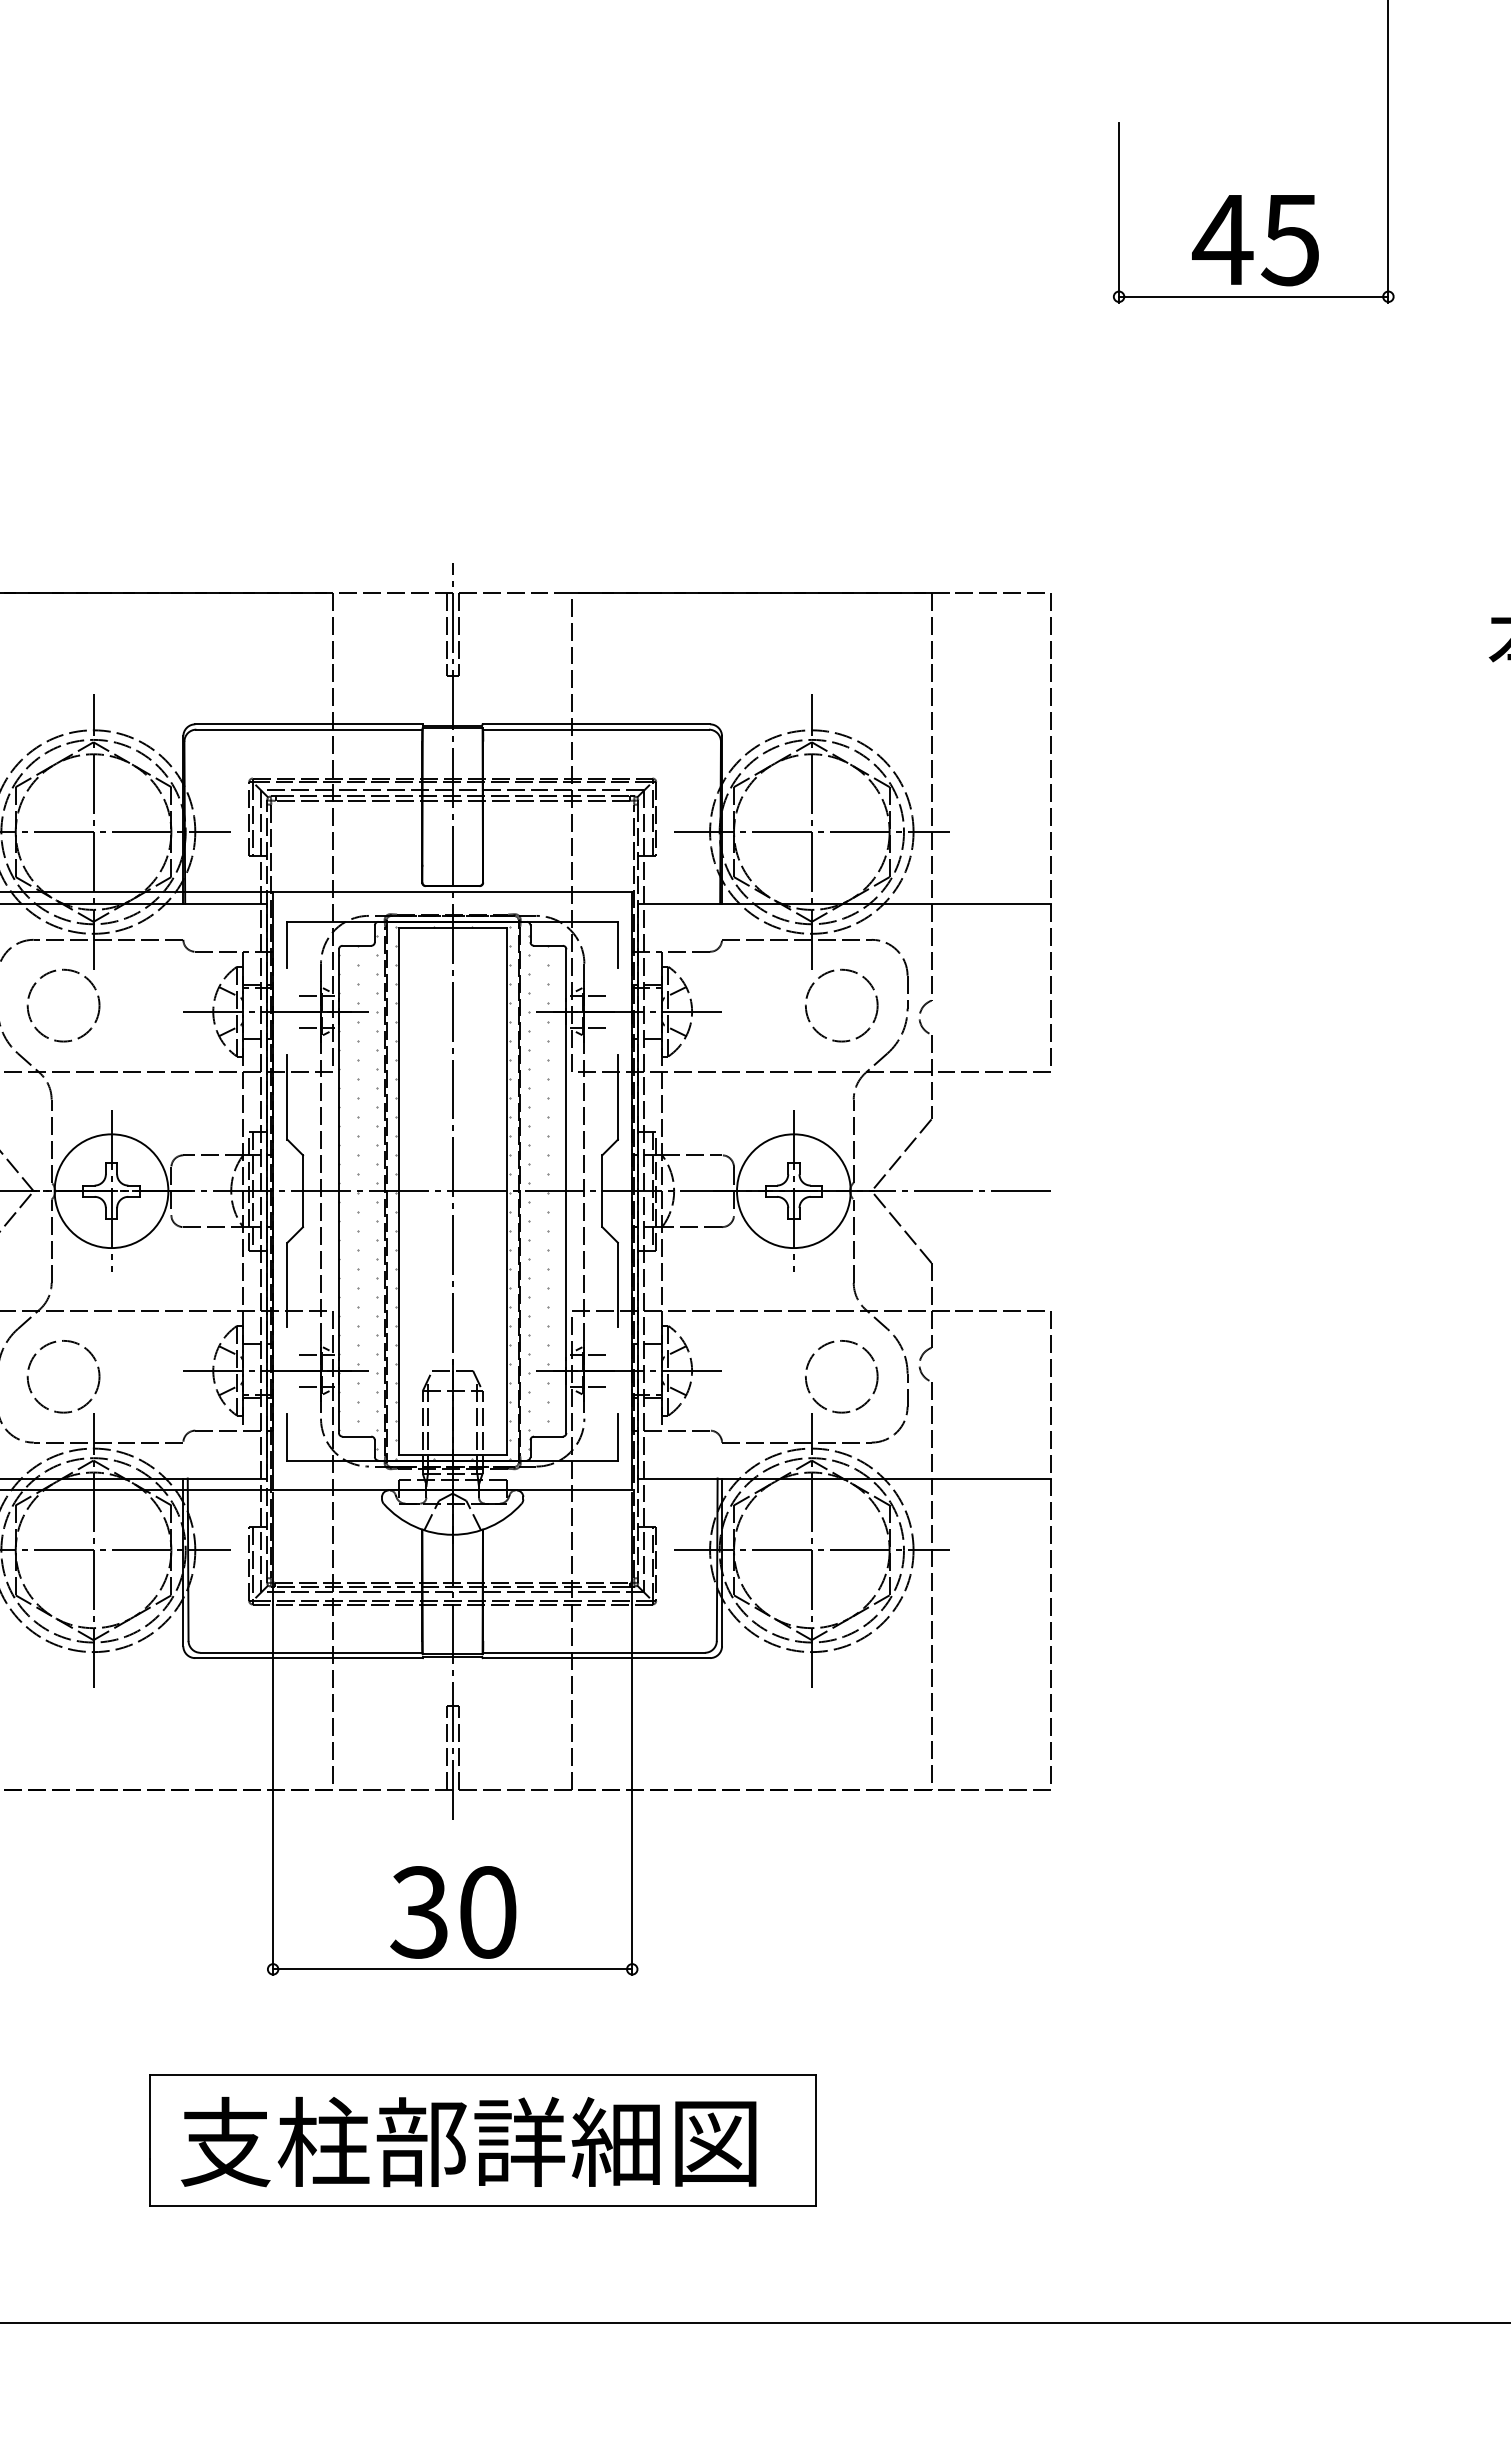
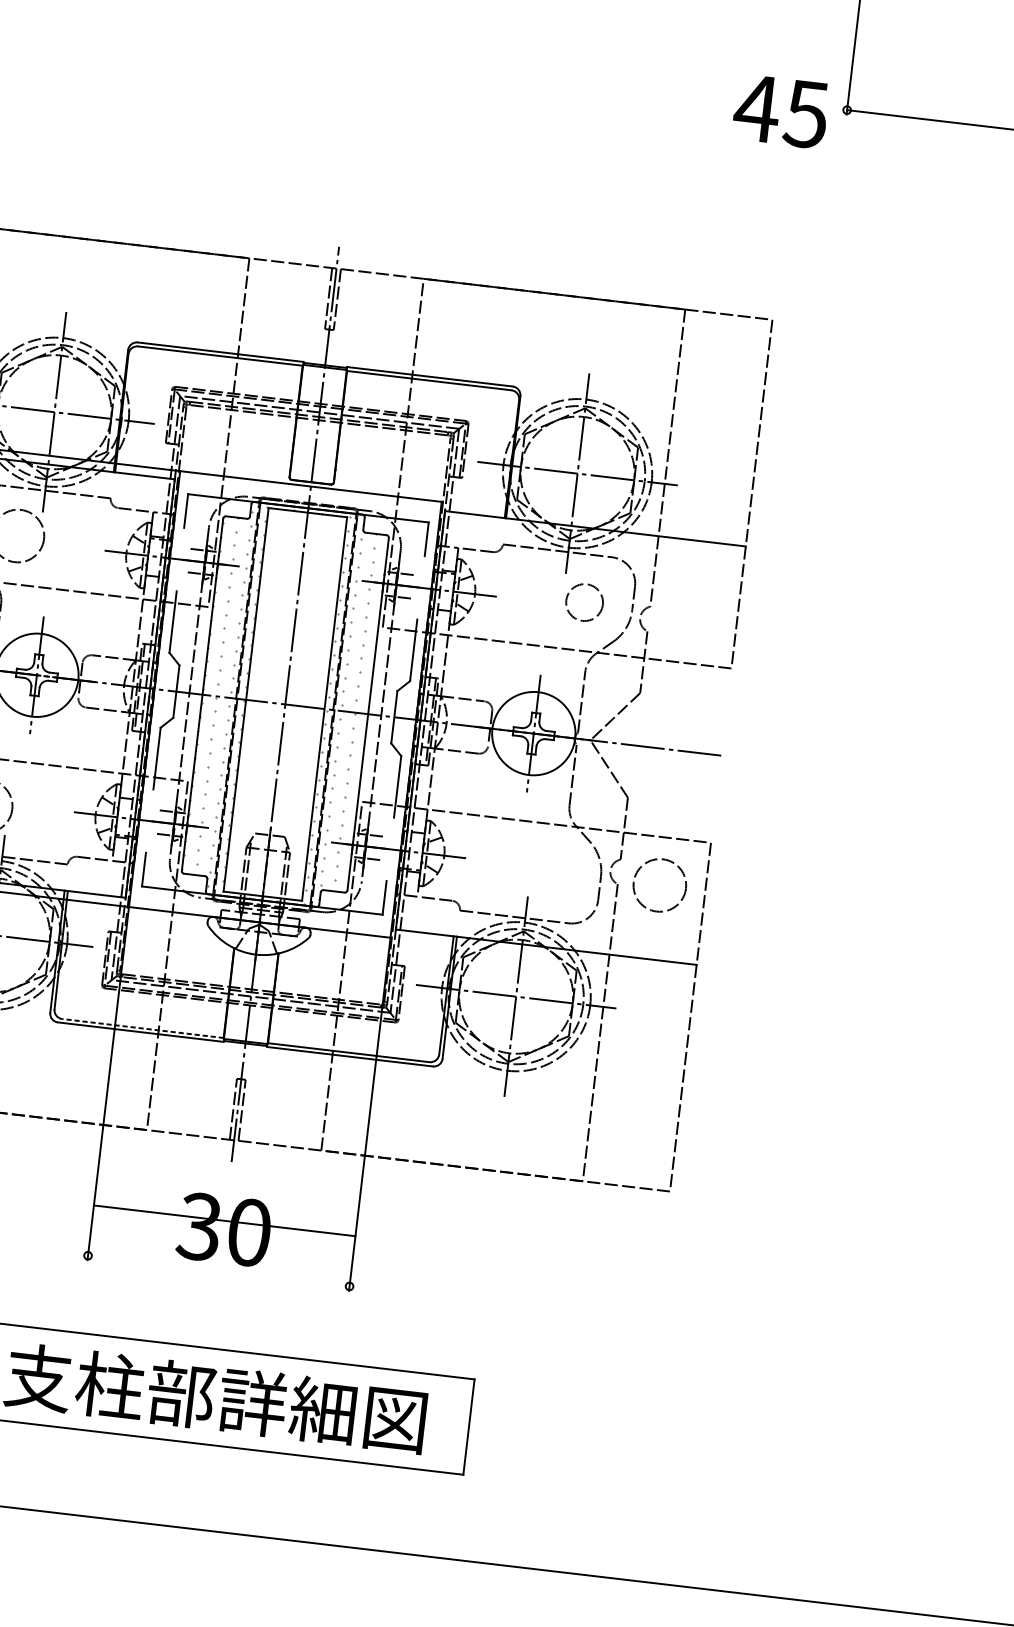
text: (1255, 240) -> (780, 111), moved
circle: (841, 1005) -> (584, 602), size x0.7
circle: (841, 1376) -> (659, 885), moved
line: (311, 1652) -> (143, 1028), solid -> dashed
line: (452, 1969) -> (224, 1220), moved

